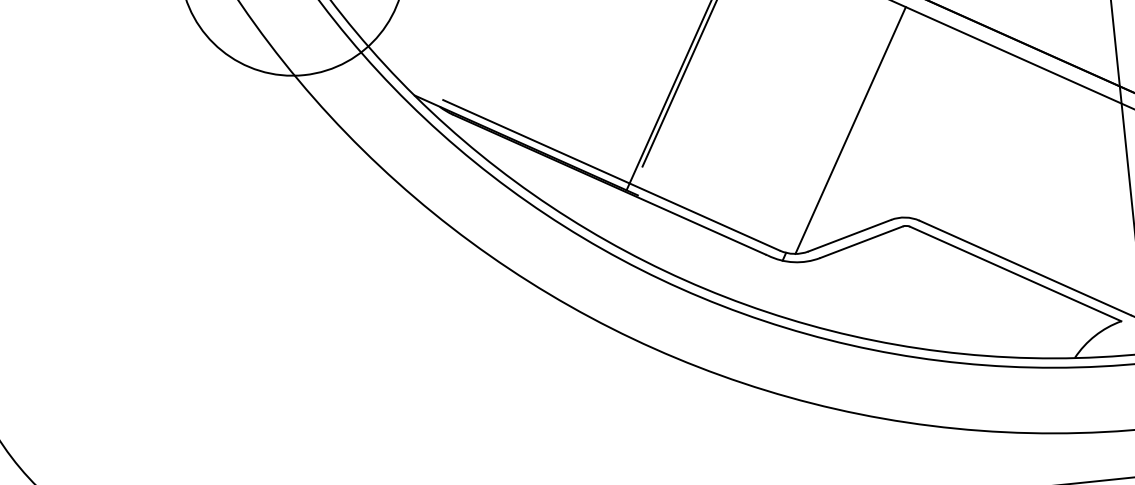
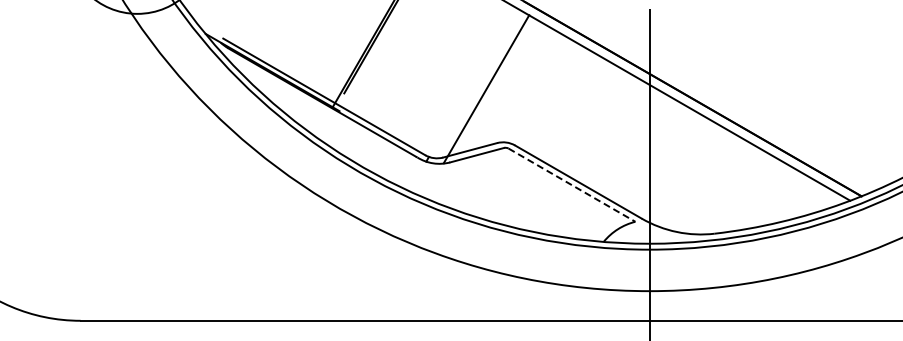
line: (850, 130) -> (486, 89), moved
line: (1016, 274) -> (572, 185), solid -> dashed

